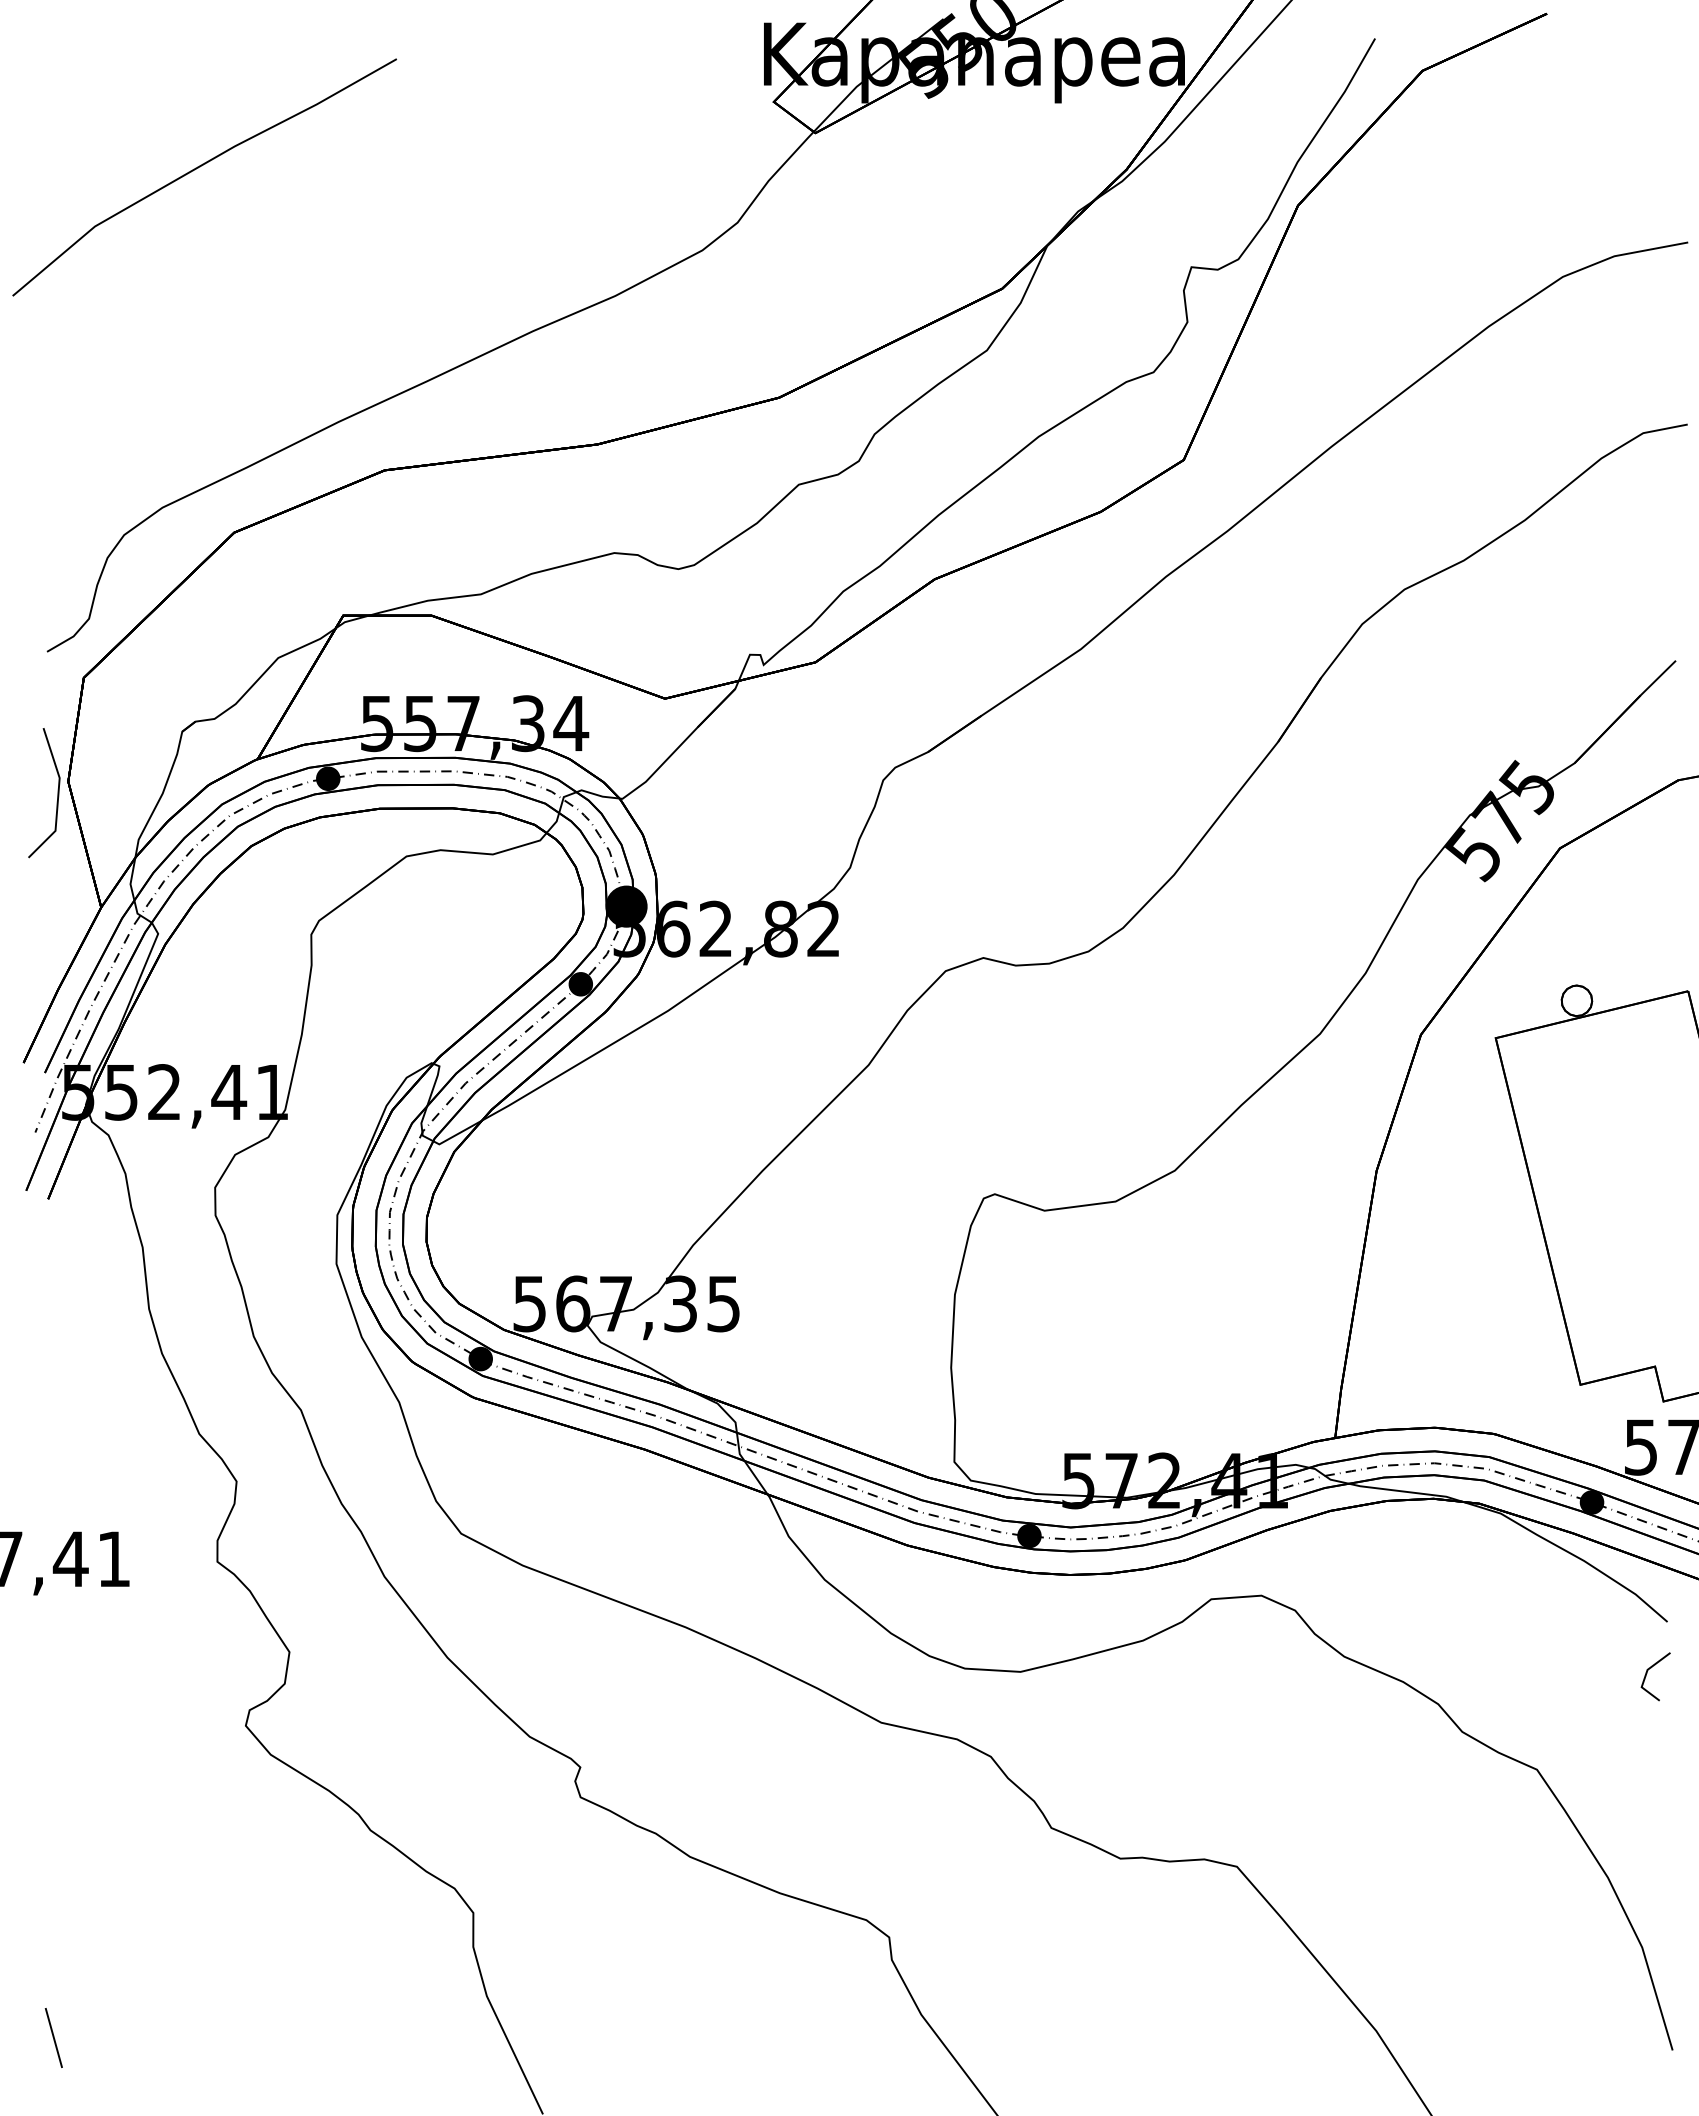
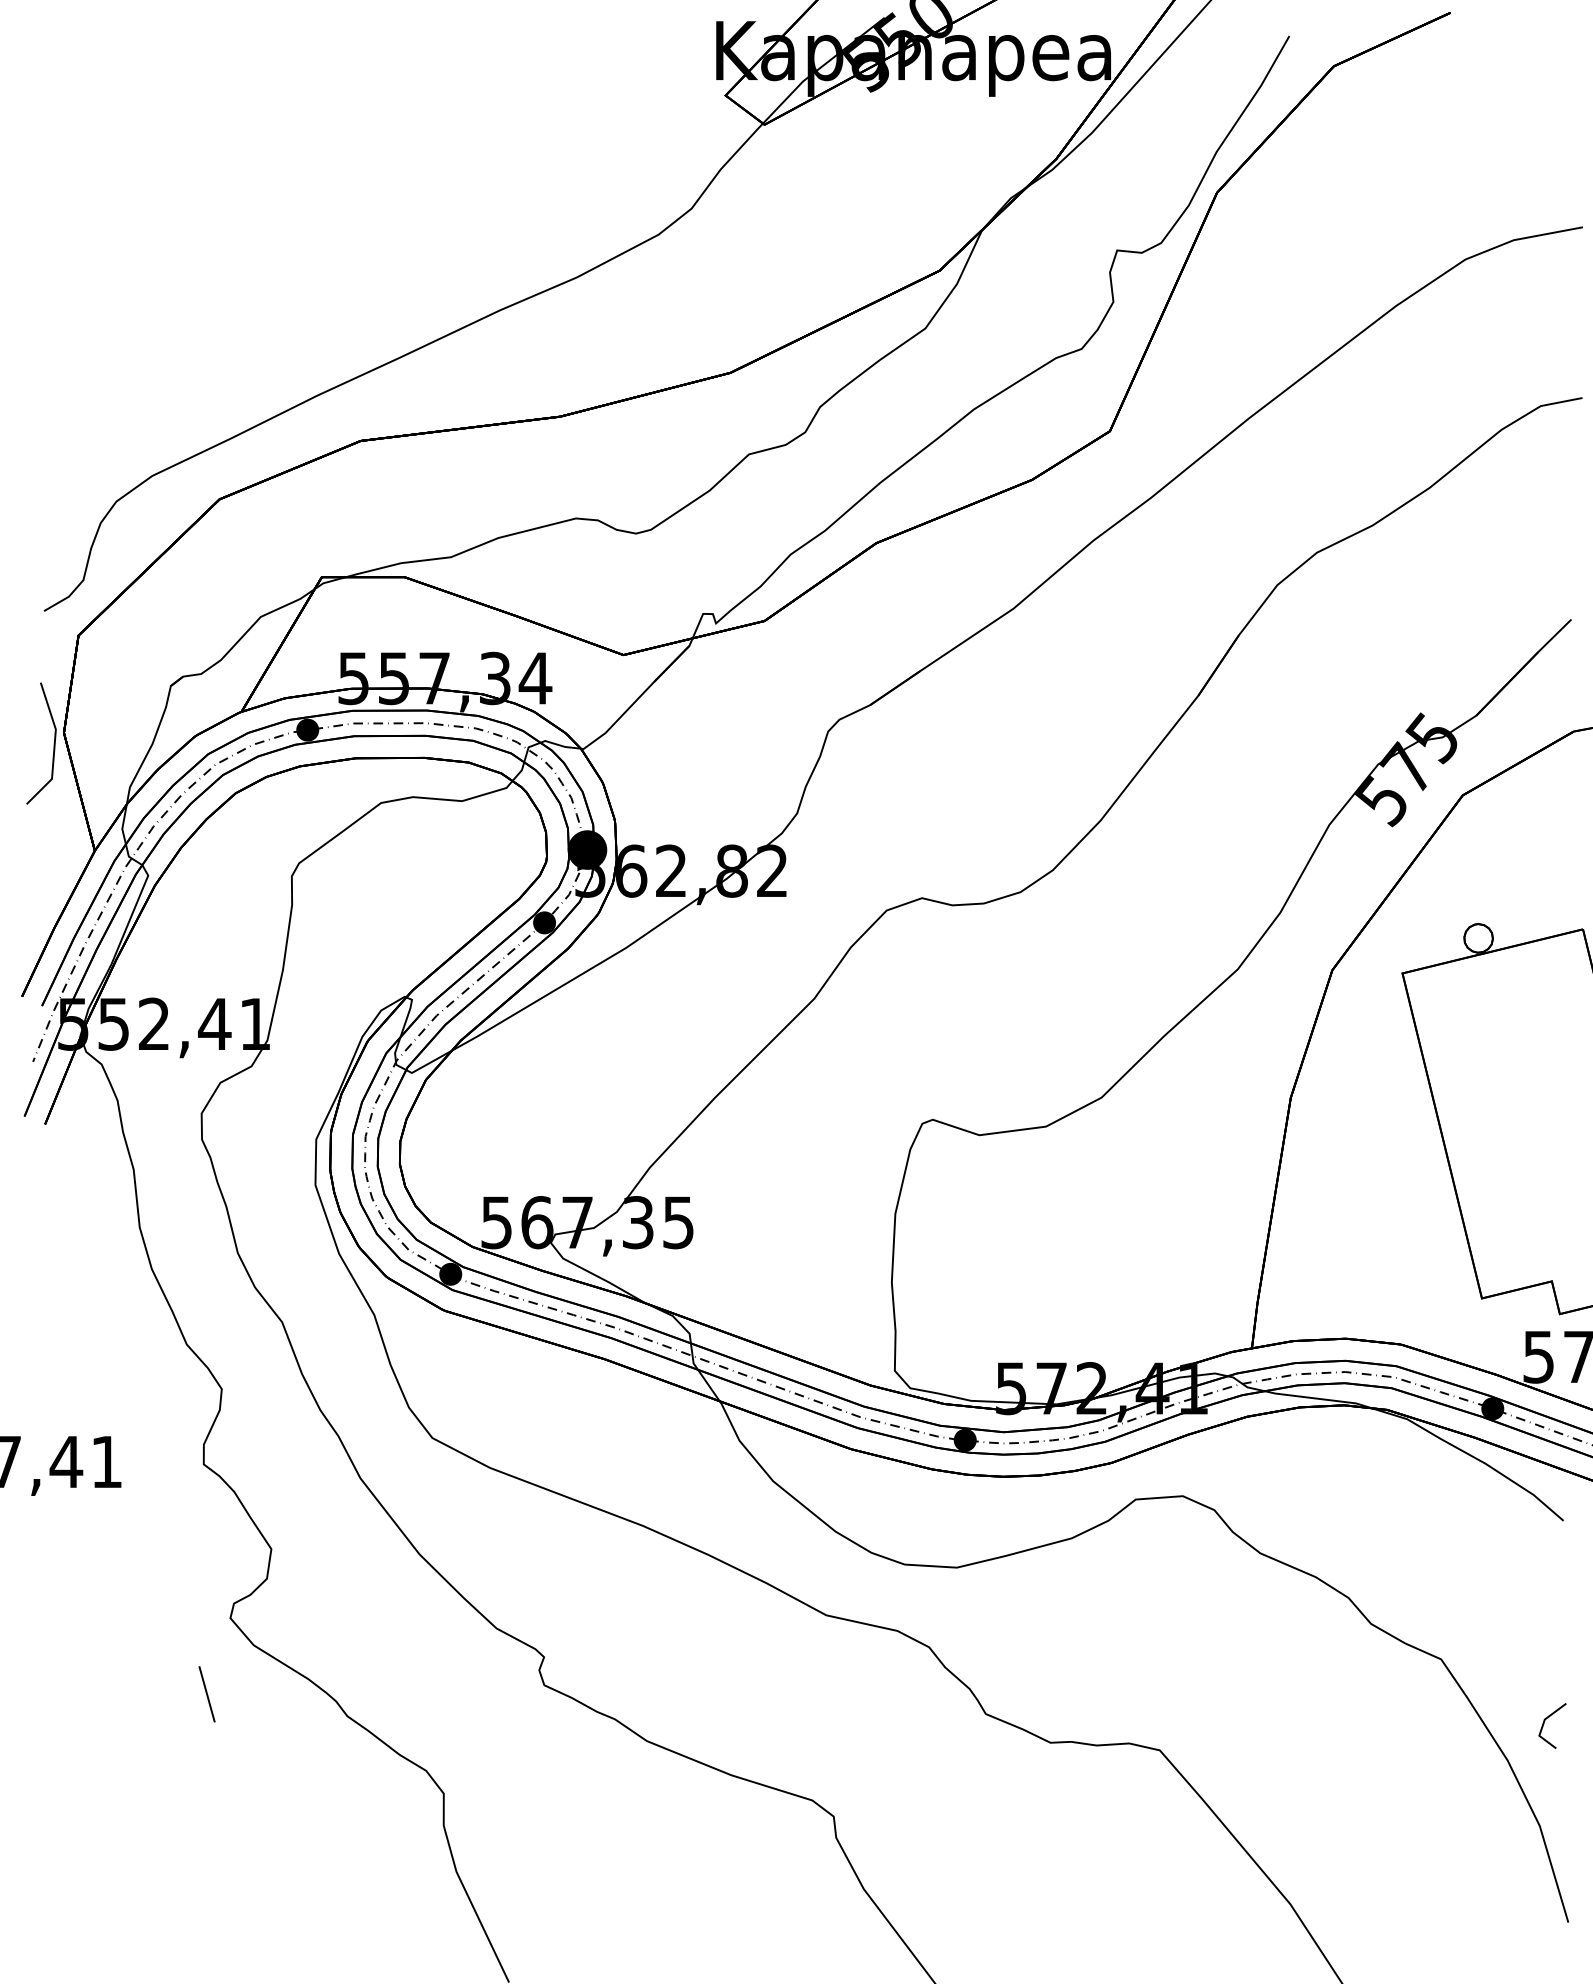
line: (200, 167) -> (187, 156), removed
line: (1647, 1673) -> (1544, 1722), moved
line: (53, 2037) -> (206, 1693), moved

